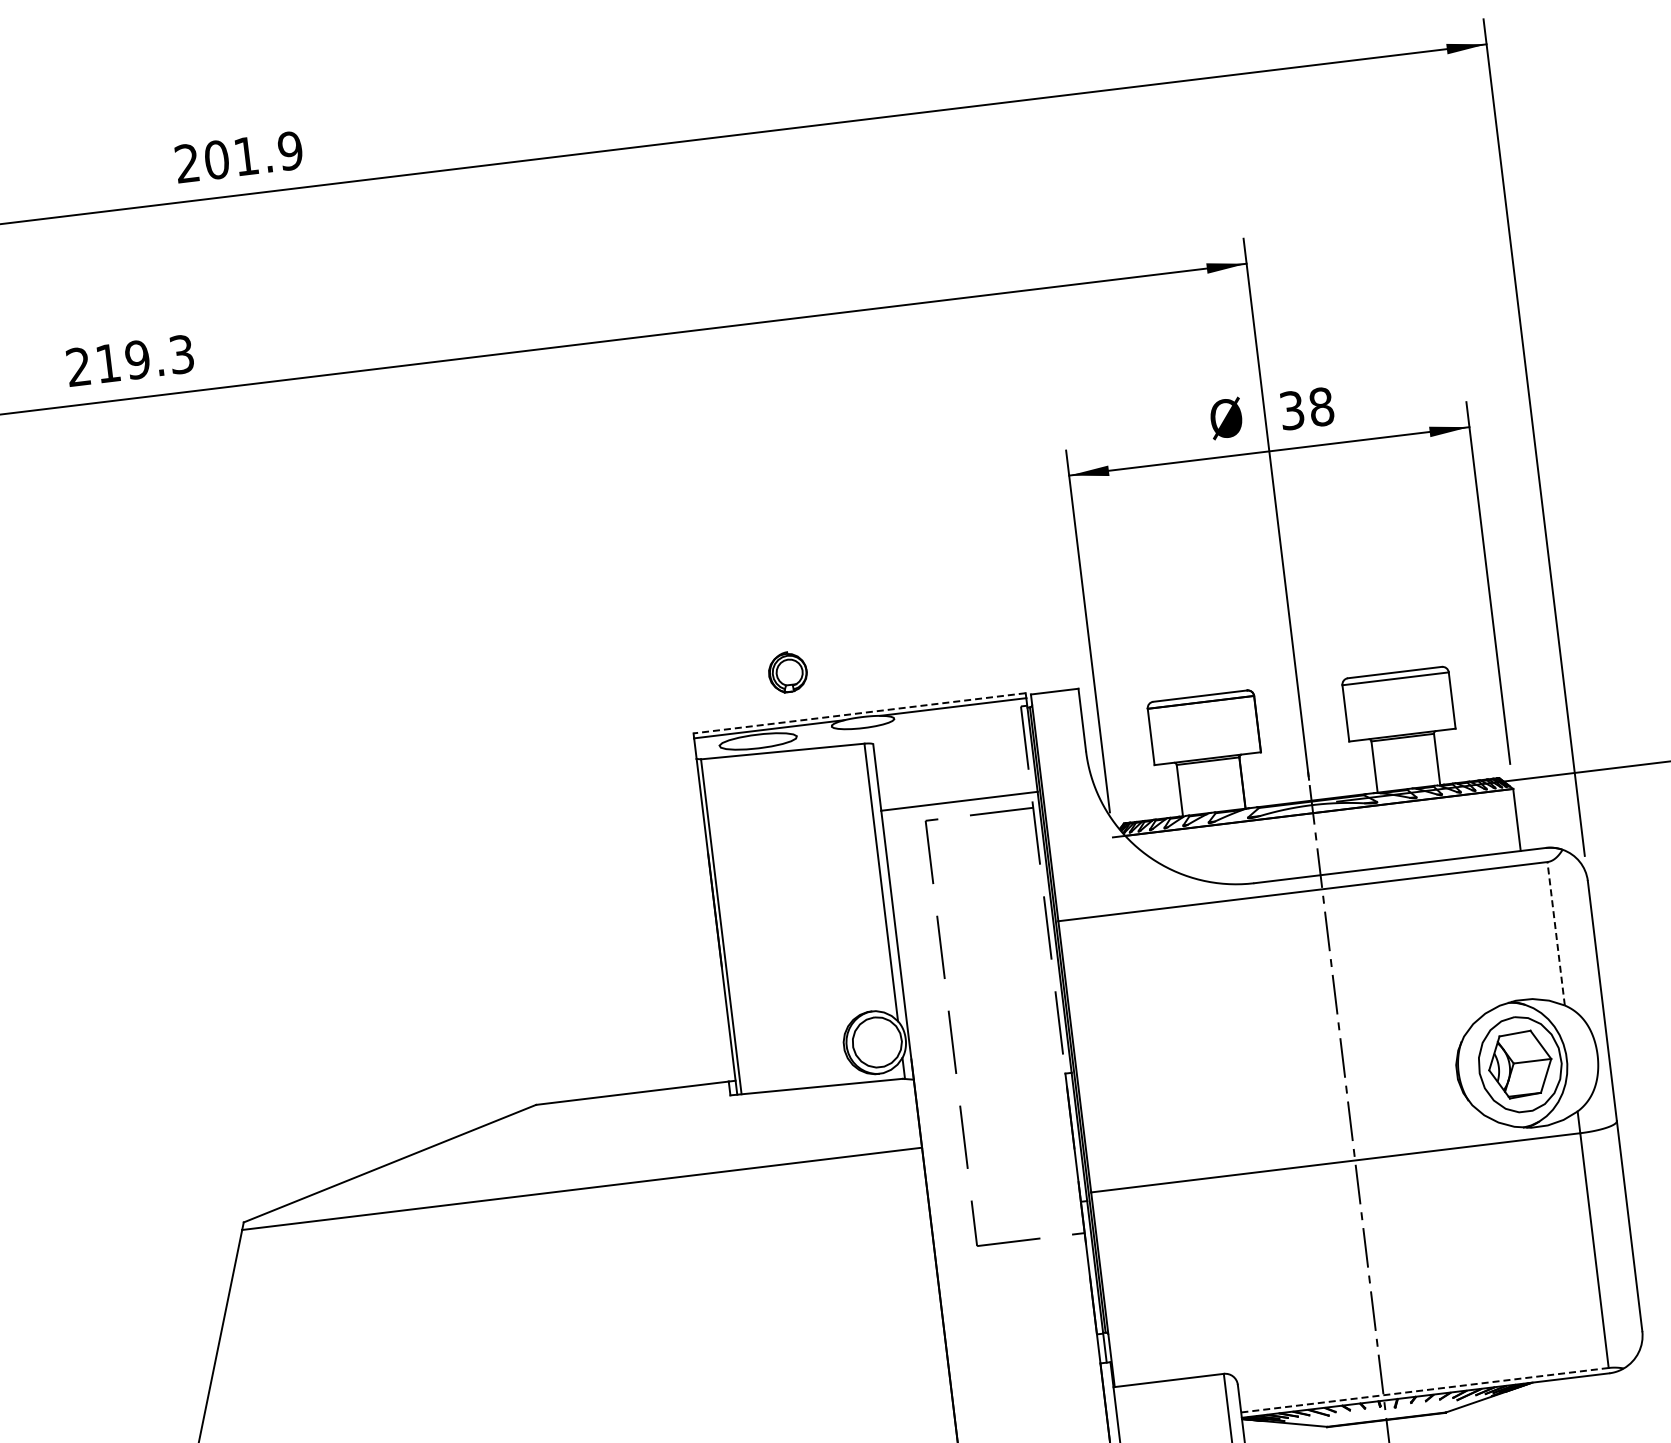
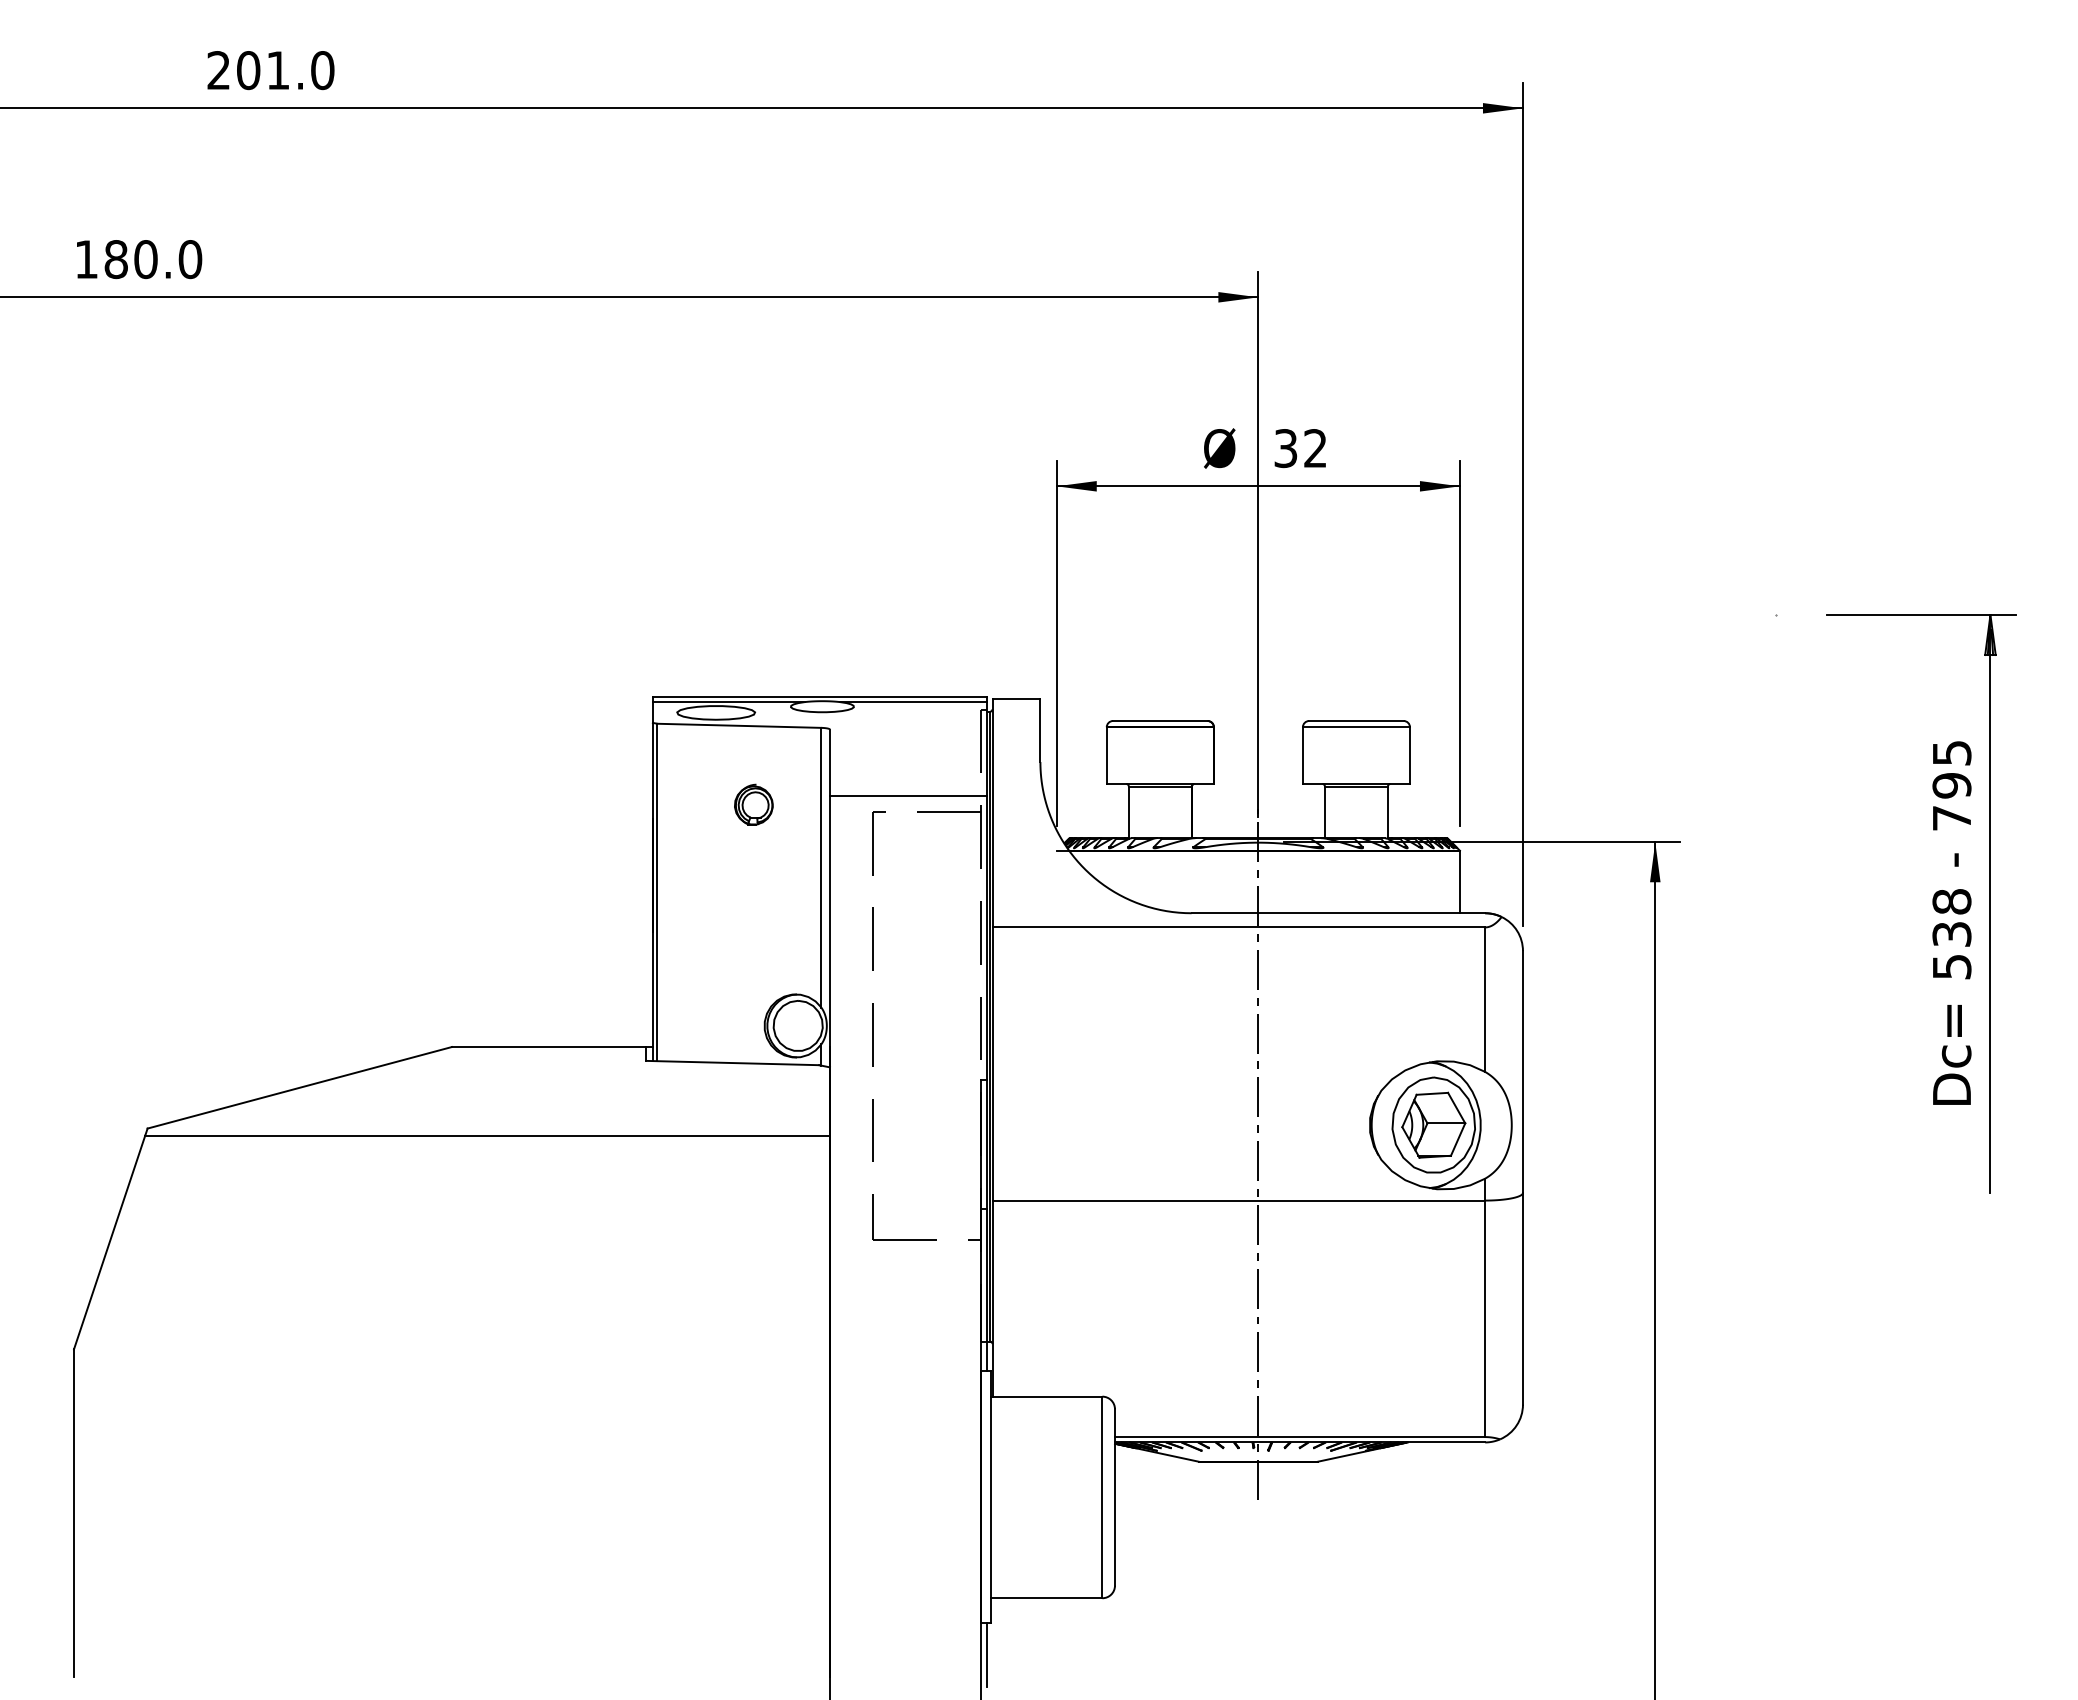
text: (290, 151) -> (322, 70), 201.9 -> 201.0
text: (130, 360) -> (138, 259), 219.3 -> 180.0
text: (1321, 406) -> (1315, 448), 38 -> 32
part: (787, 672) -> (753, 804), moved
line: (858, 713) -> (819, 697), dashed -> solid
line: (1556, 933) -> (1485, 999), dashed -> solid
line: (1424, 1390) -> (1299, 1437), dashed -> solid

